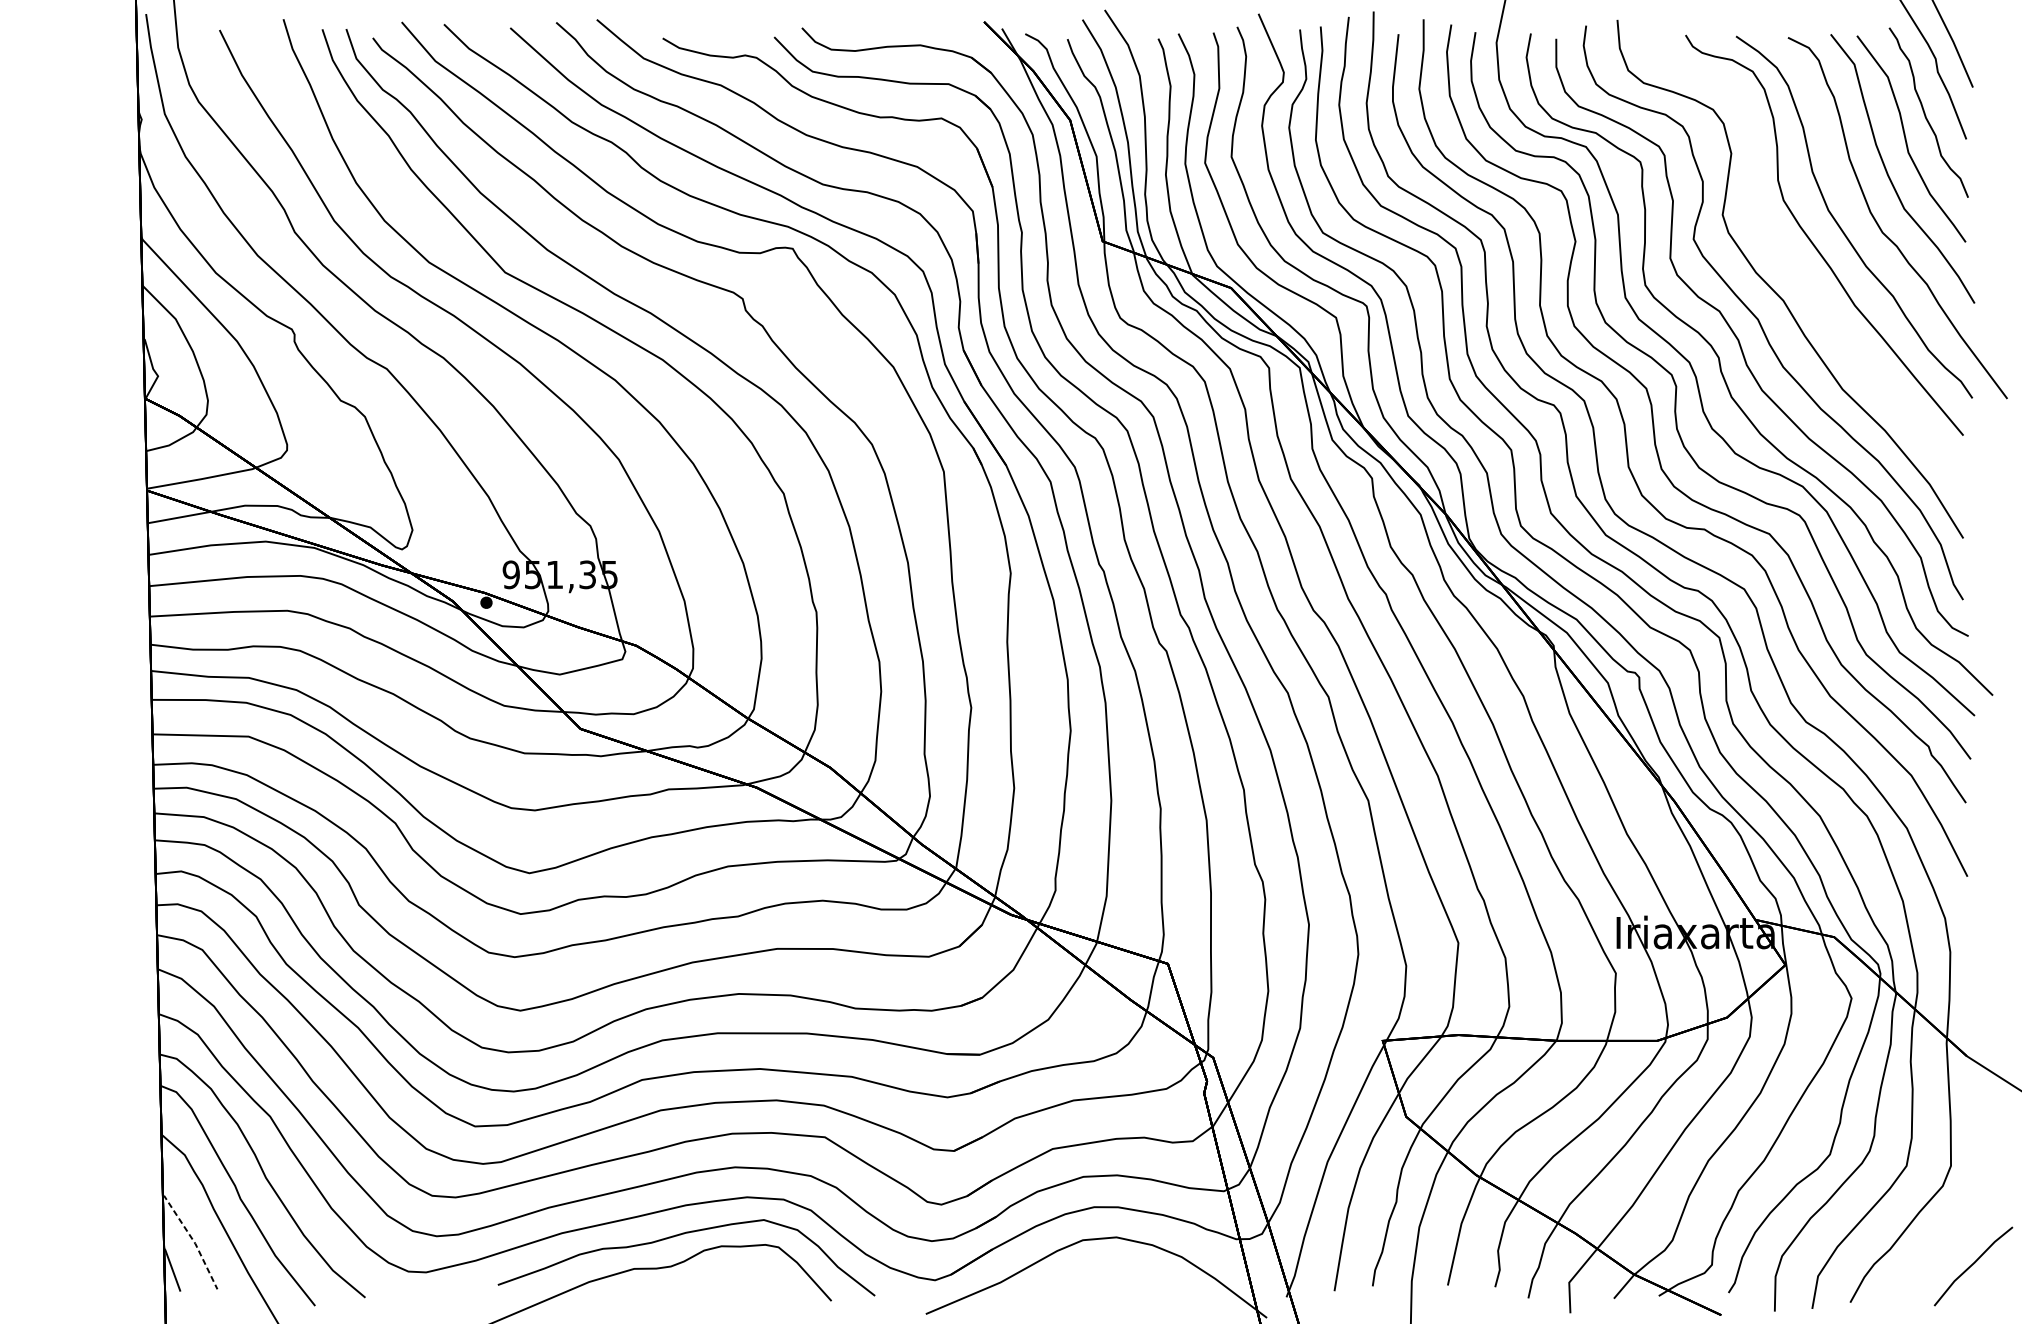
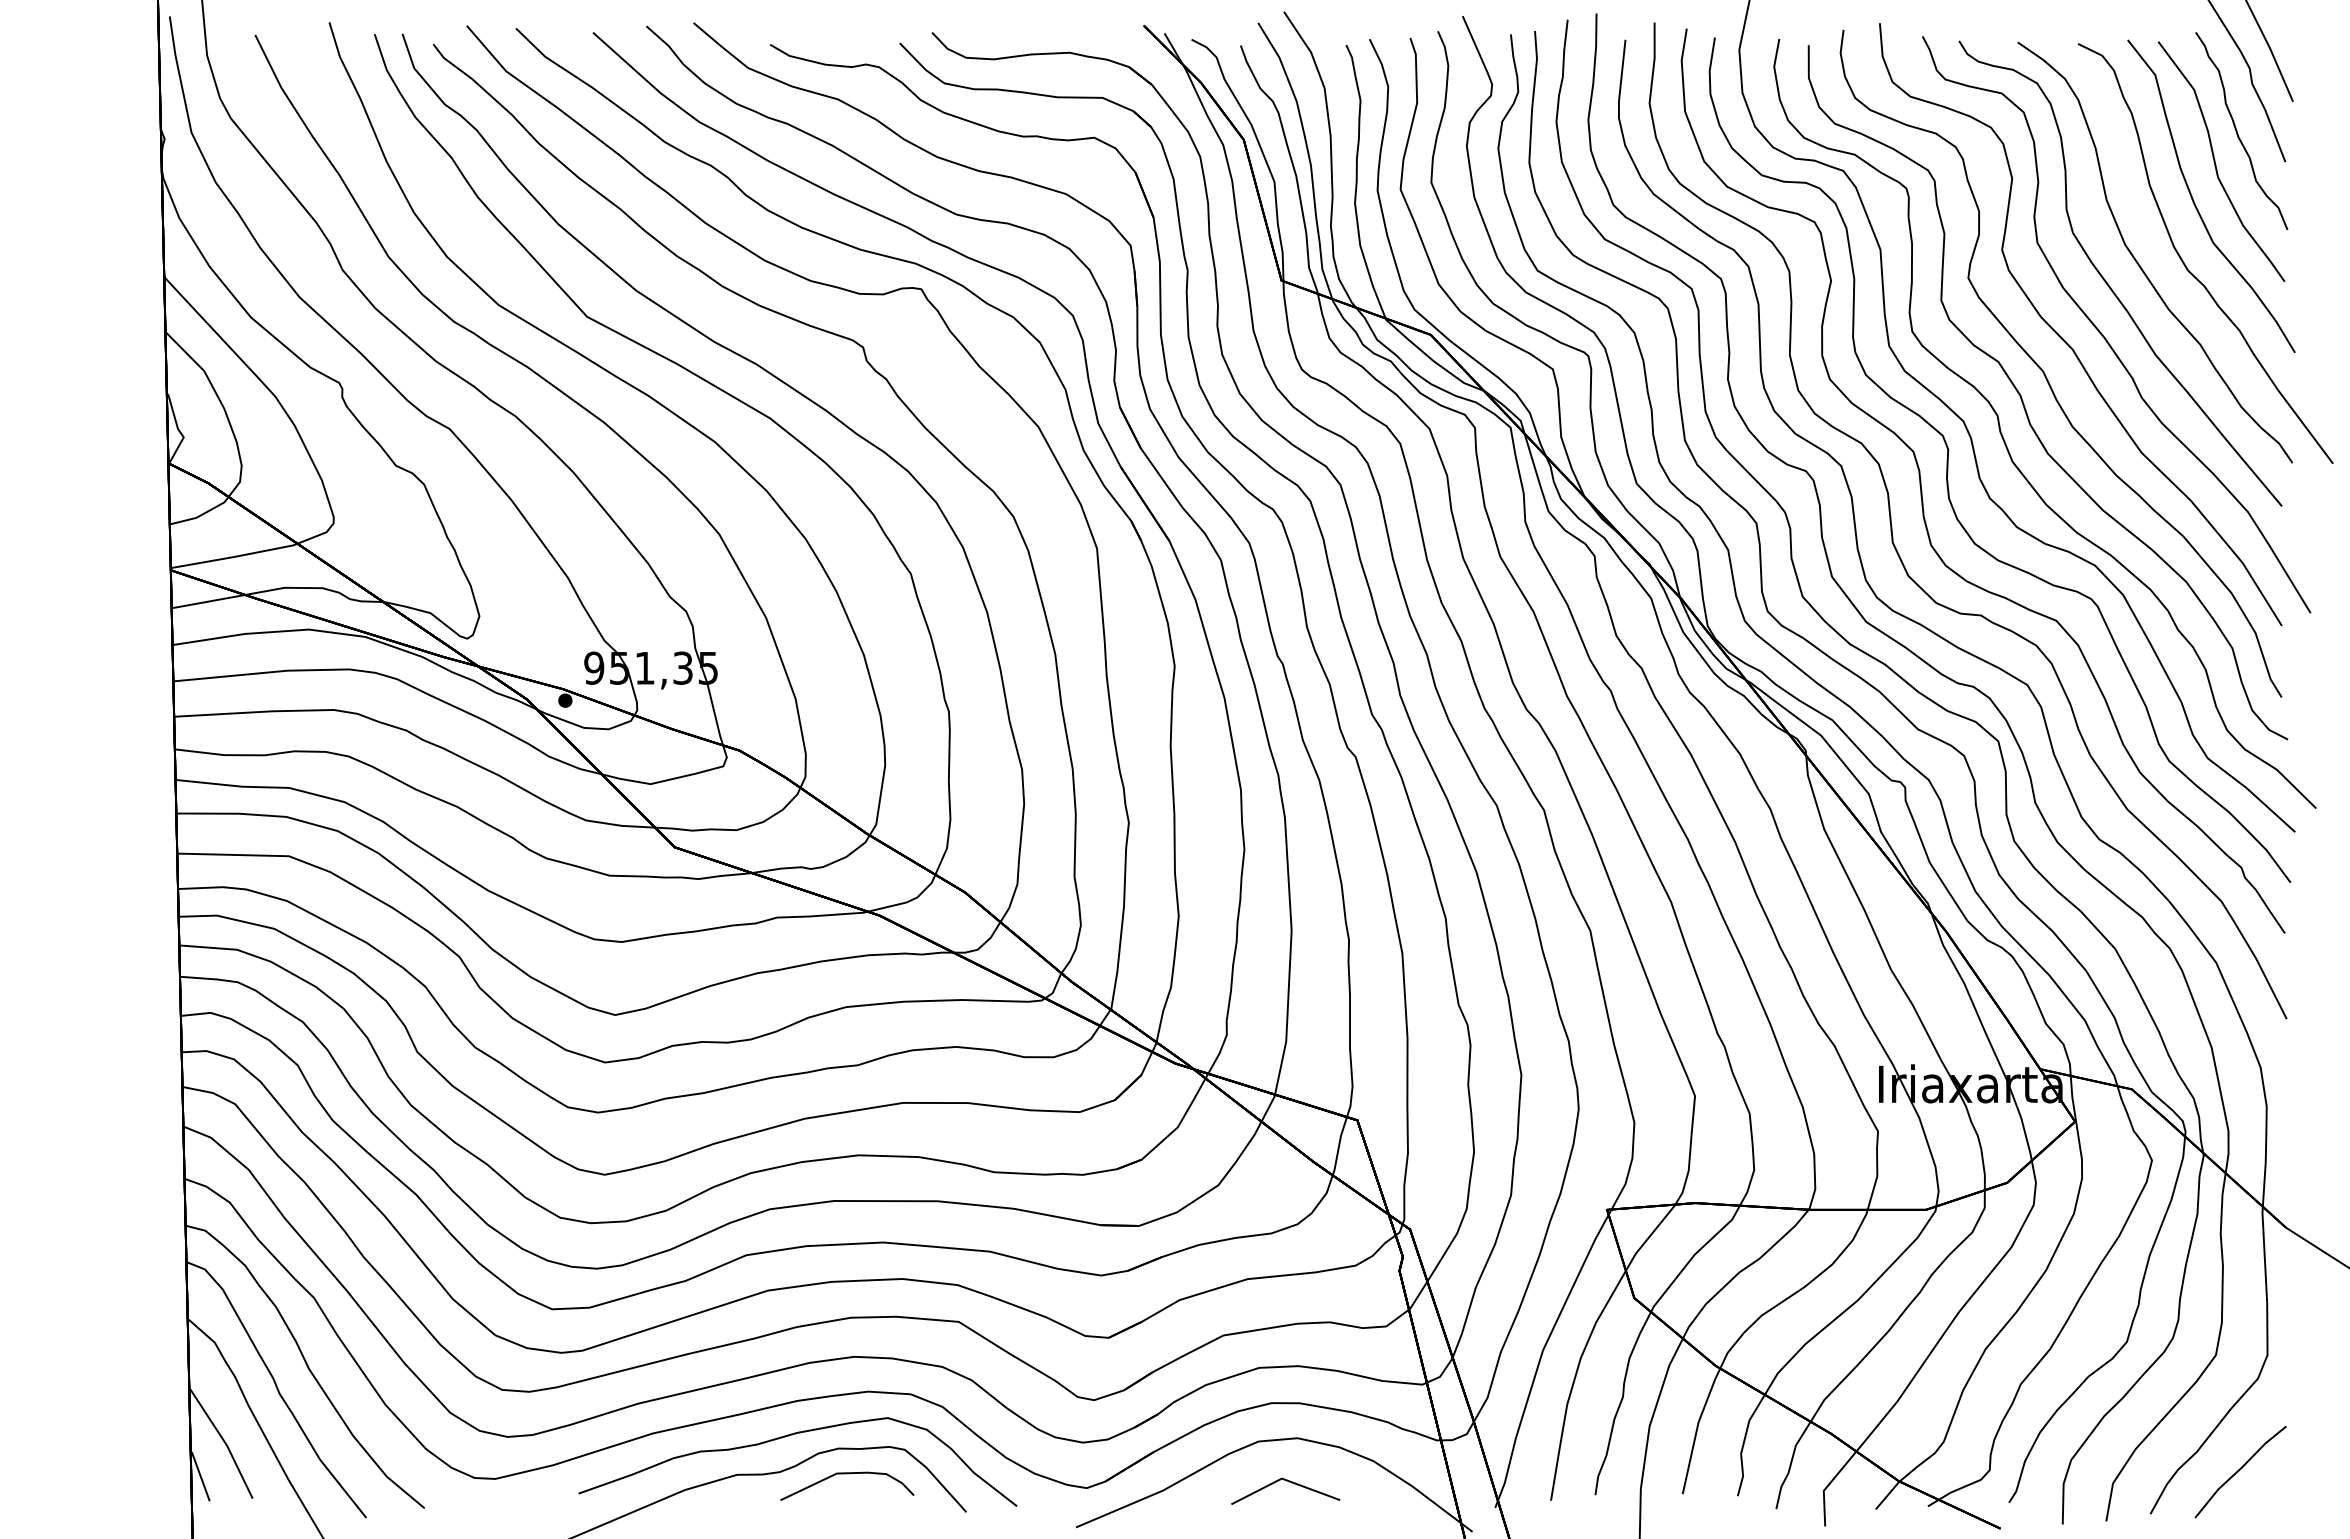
curve: (1809, 286) -> (2102, 333), added
line: (193, 1240) -> (224, 1441), dashed -> solid
line: (1973, 1265) -> (2240, 1470), moved
curve: (729, 1268) -> (847, 1474), added
line: (1109, 1275) -> (1289, 1482), added

